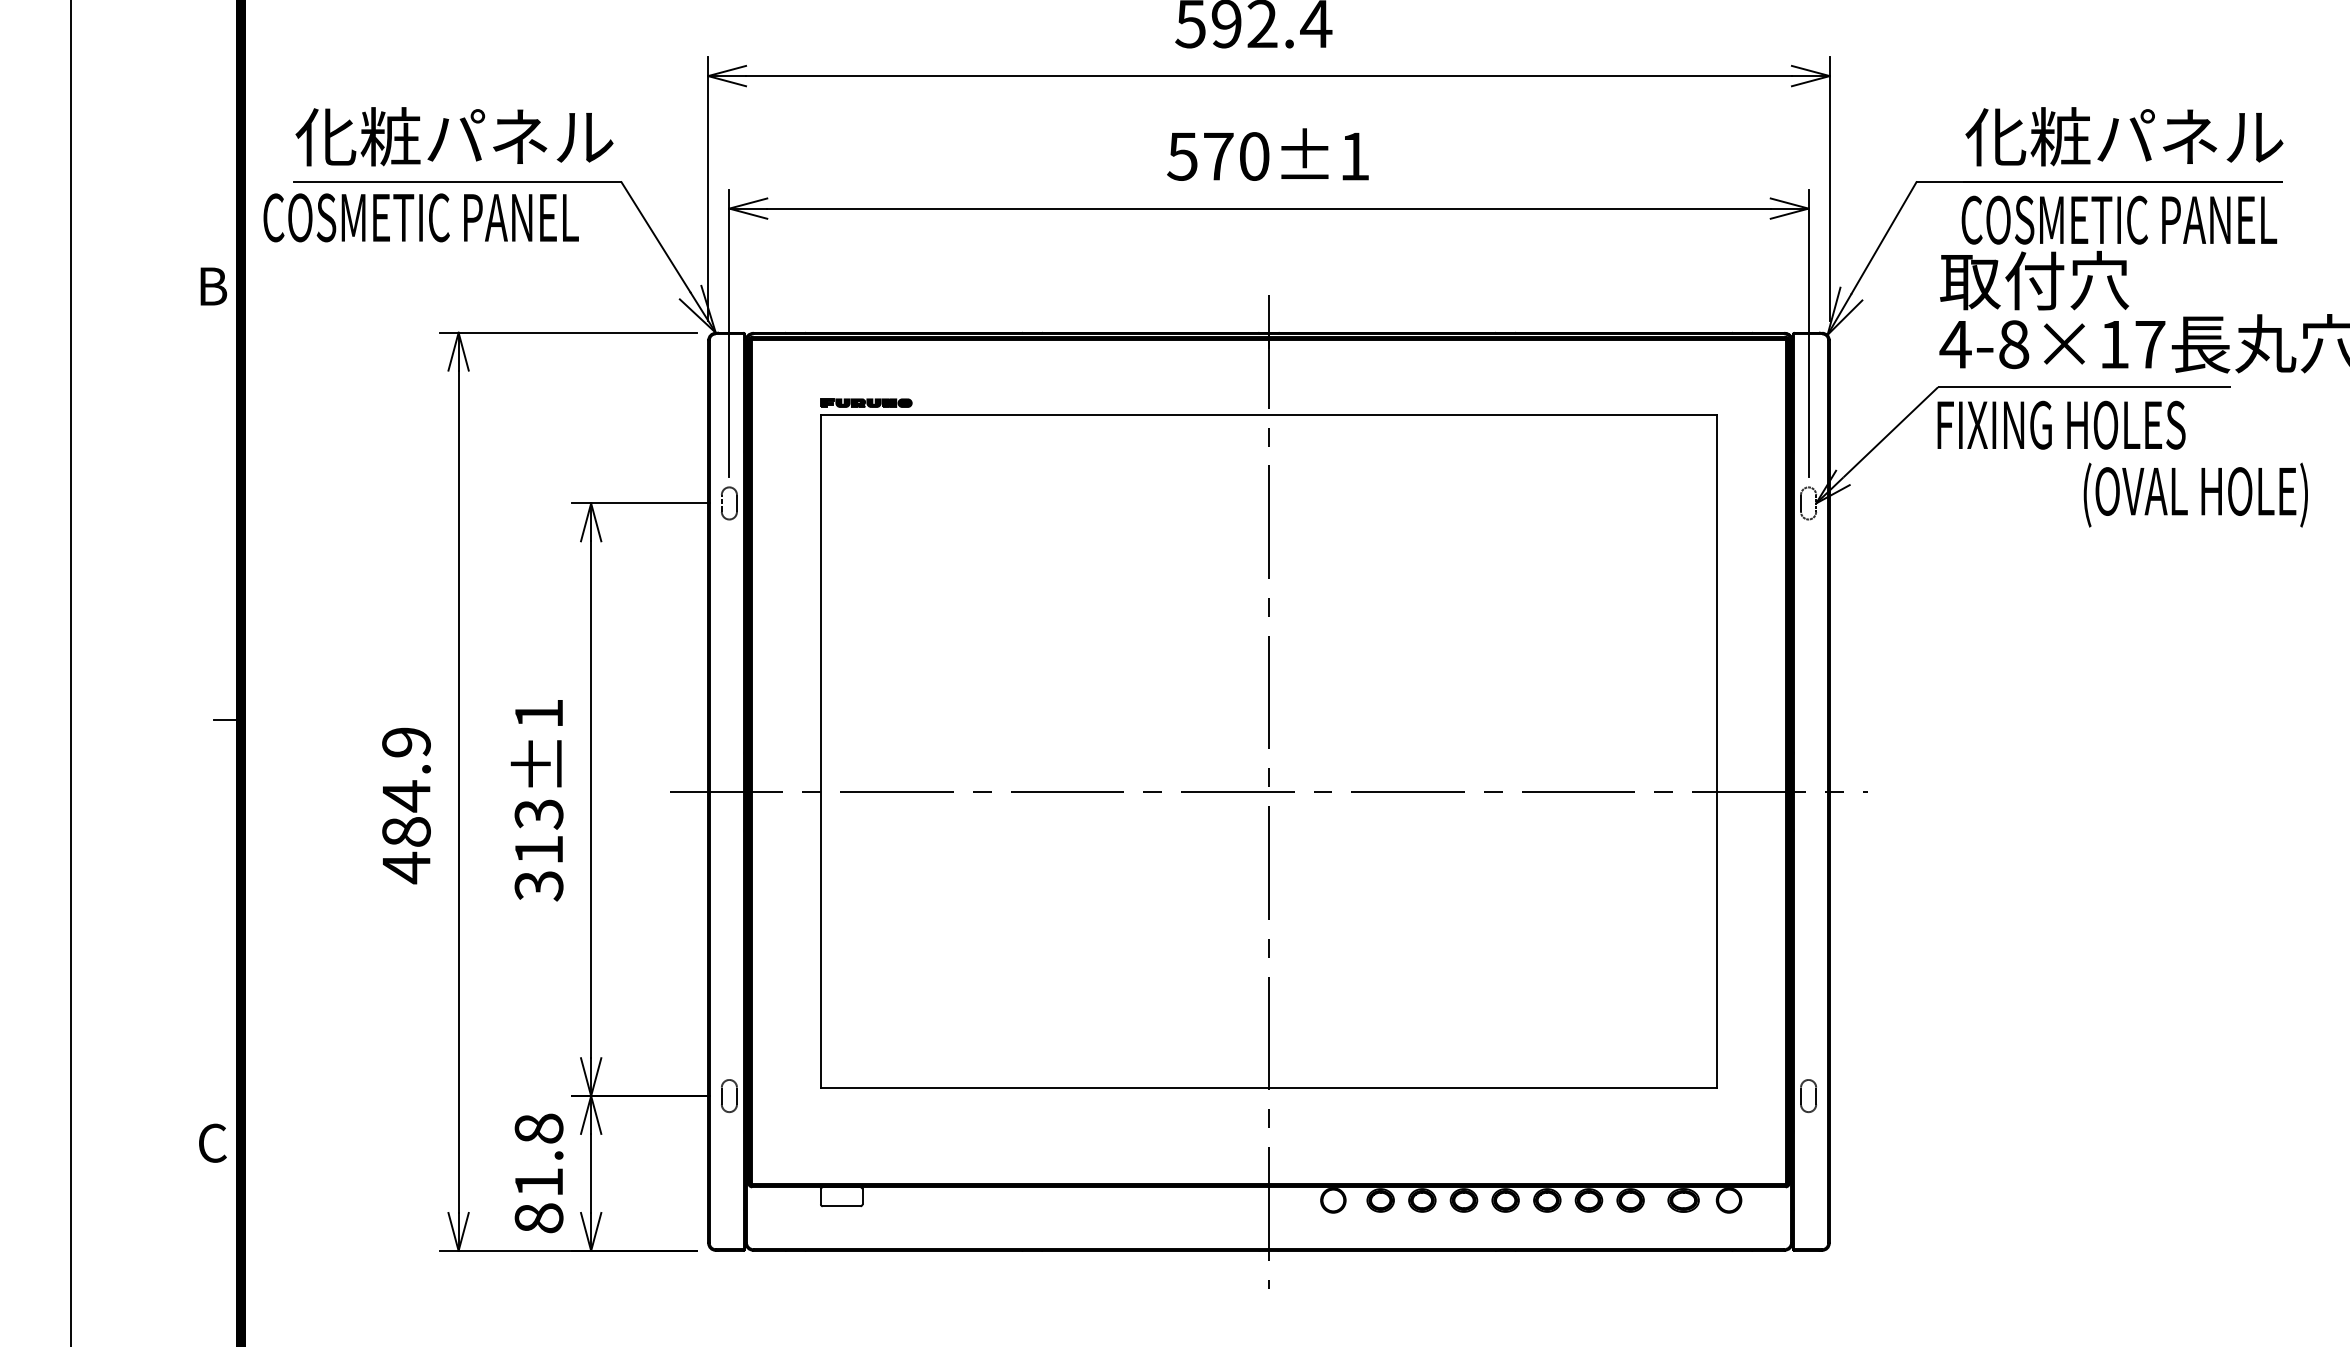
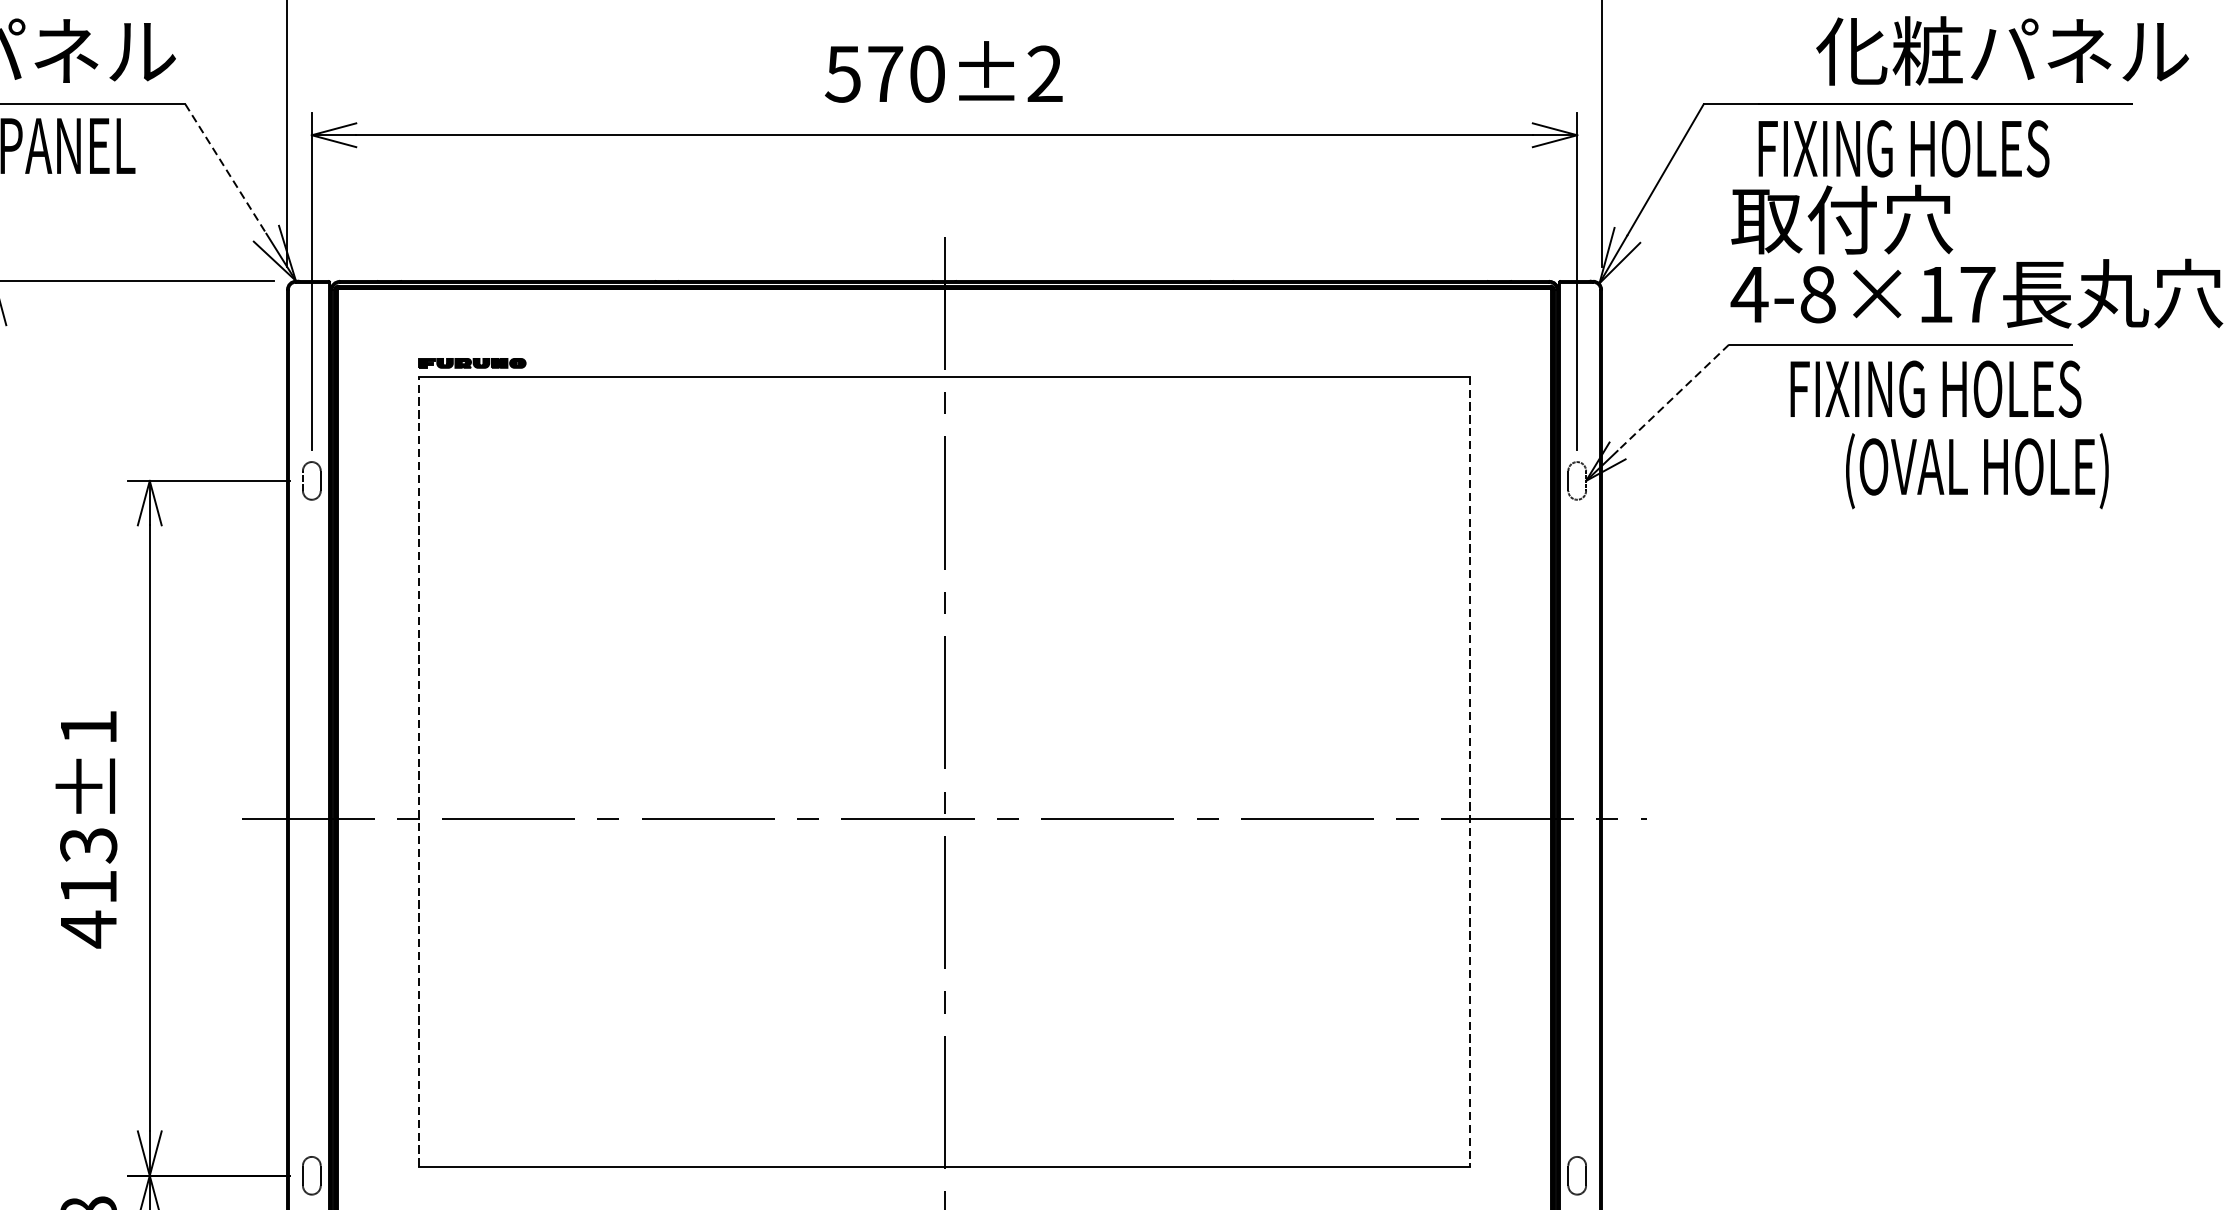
text: (2124, 136) -> (2002, 50), moved
text: (1354, 156) -> (1044, 74), 570±1 -> 570±2
text: (2119, 219) -> (1941, 147), COSMETIC PANEL -> FIXING HOLES
line: (656, 237) -> (226, 169), solid -> dashed
text: (2061, 424) -> (1935, 388), moved
line: (1890, 432) -> (1673, 397), solid -> dashed
text: (2195, 494) -> (1976, 470), moved
line: (820, 751) -> (418, 771), solid -> dashed
line: (1717, 751) -> (1470, 771), solid -> dashed
text: (538, 885) -> (88, 928), 313±1 -> 413±1

